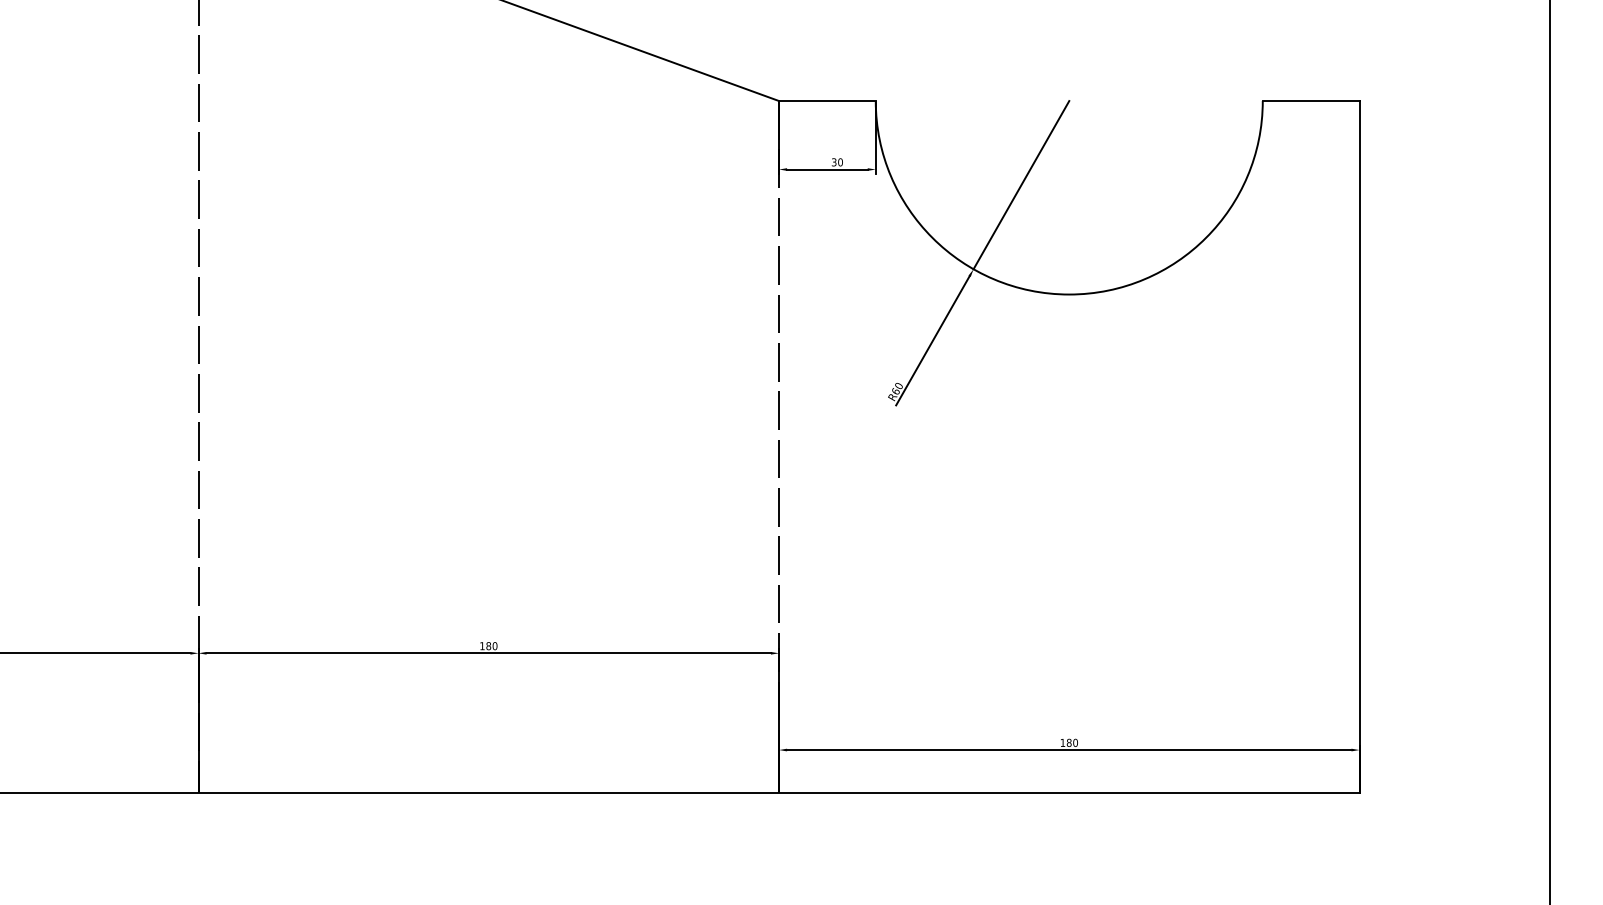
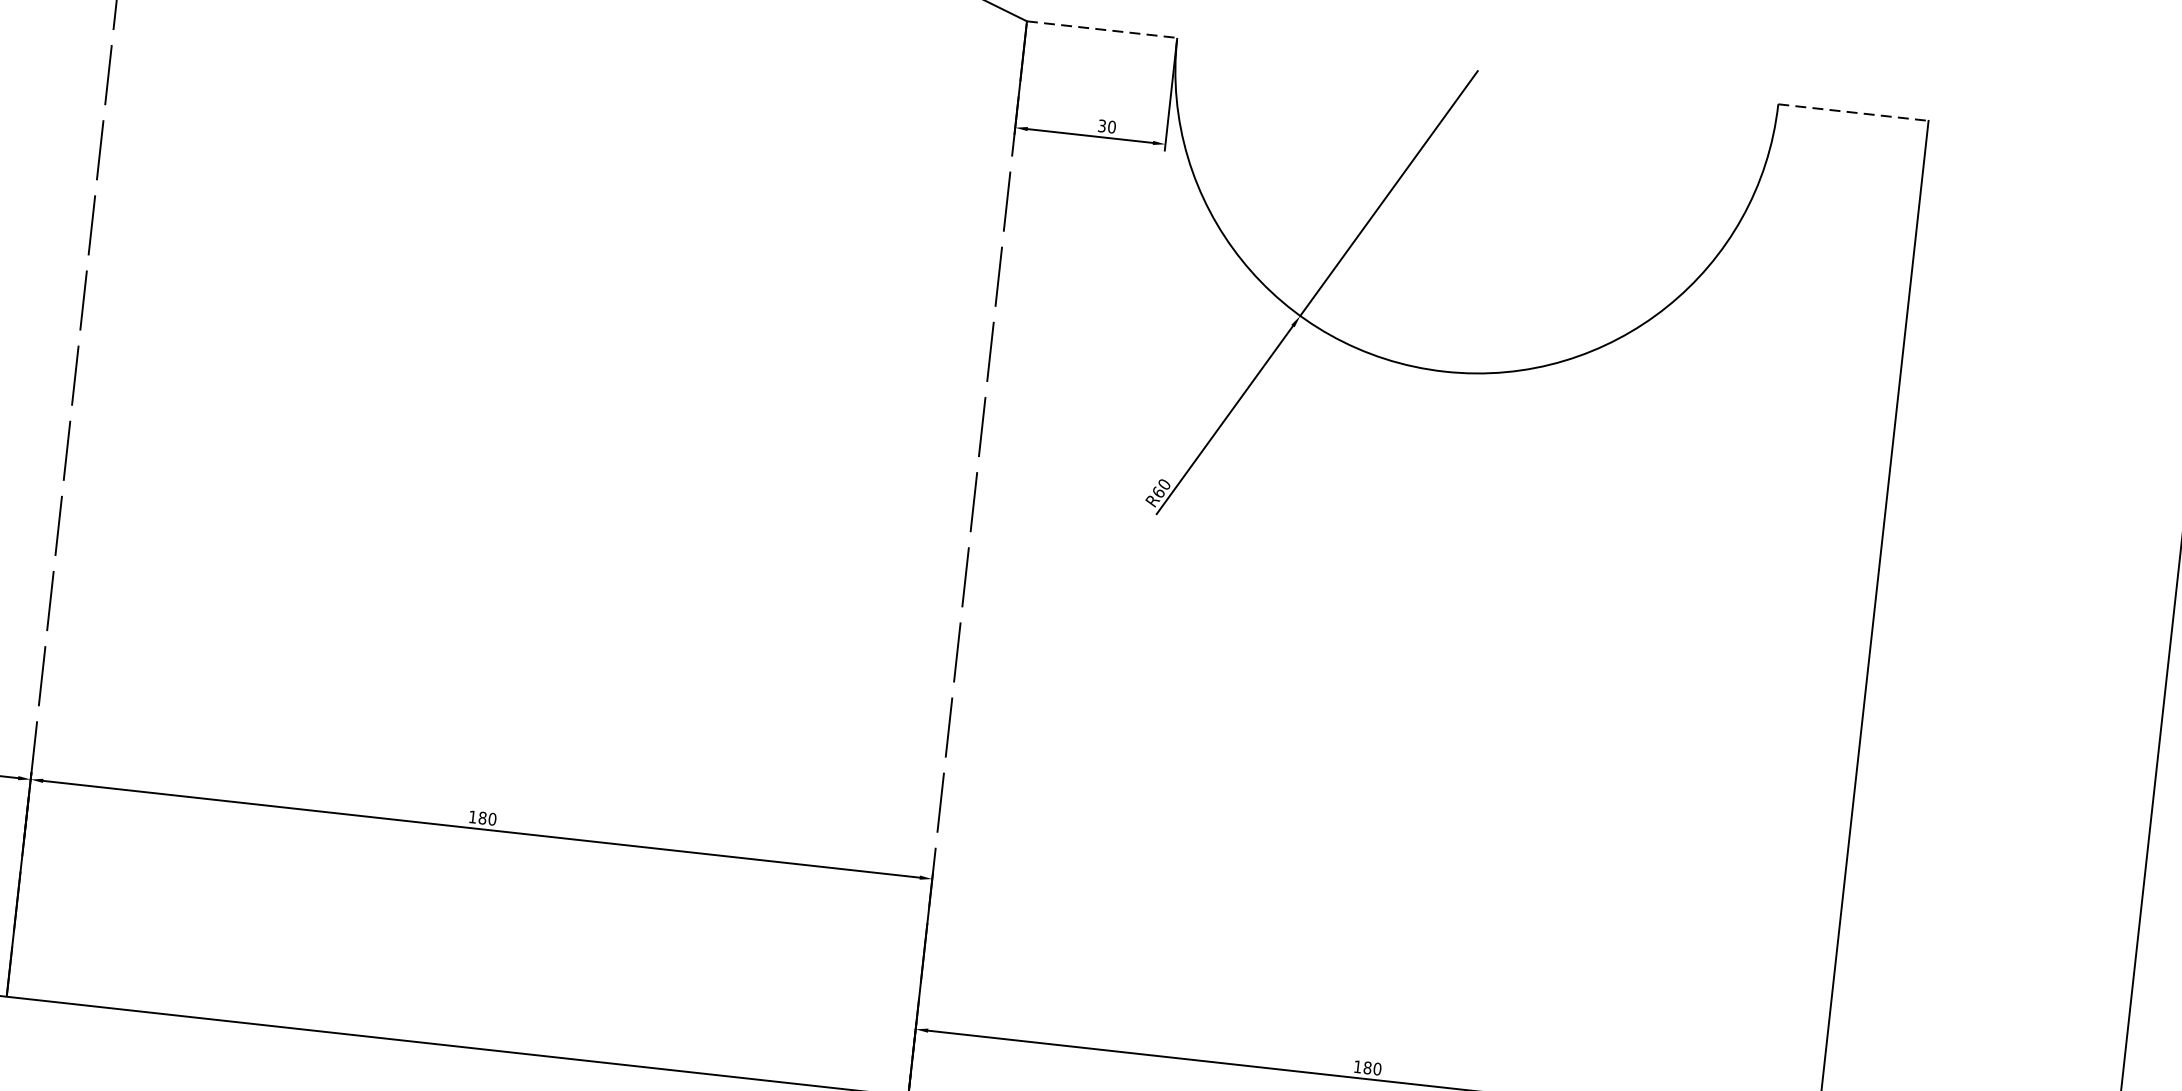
line: (827, 101) -> (1102, 30), solid -> dashed
line: (1311, 101) -> (1853, 113), solid -> dashed

